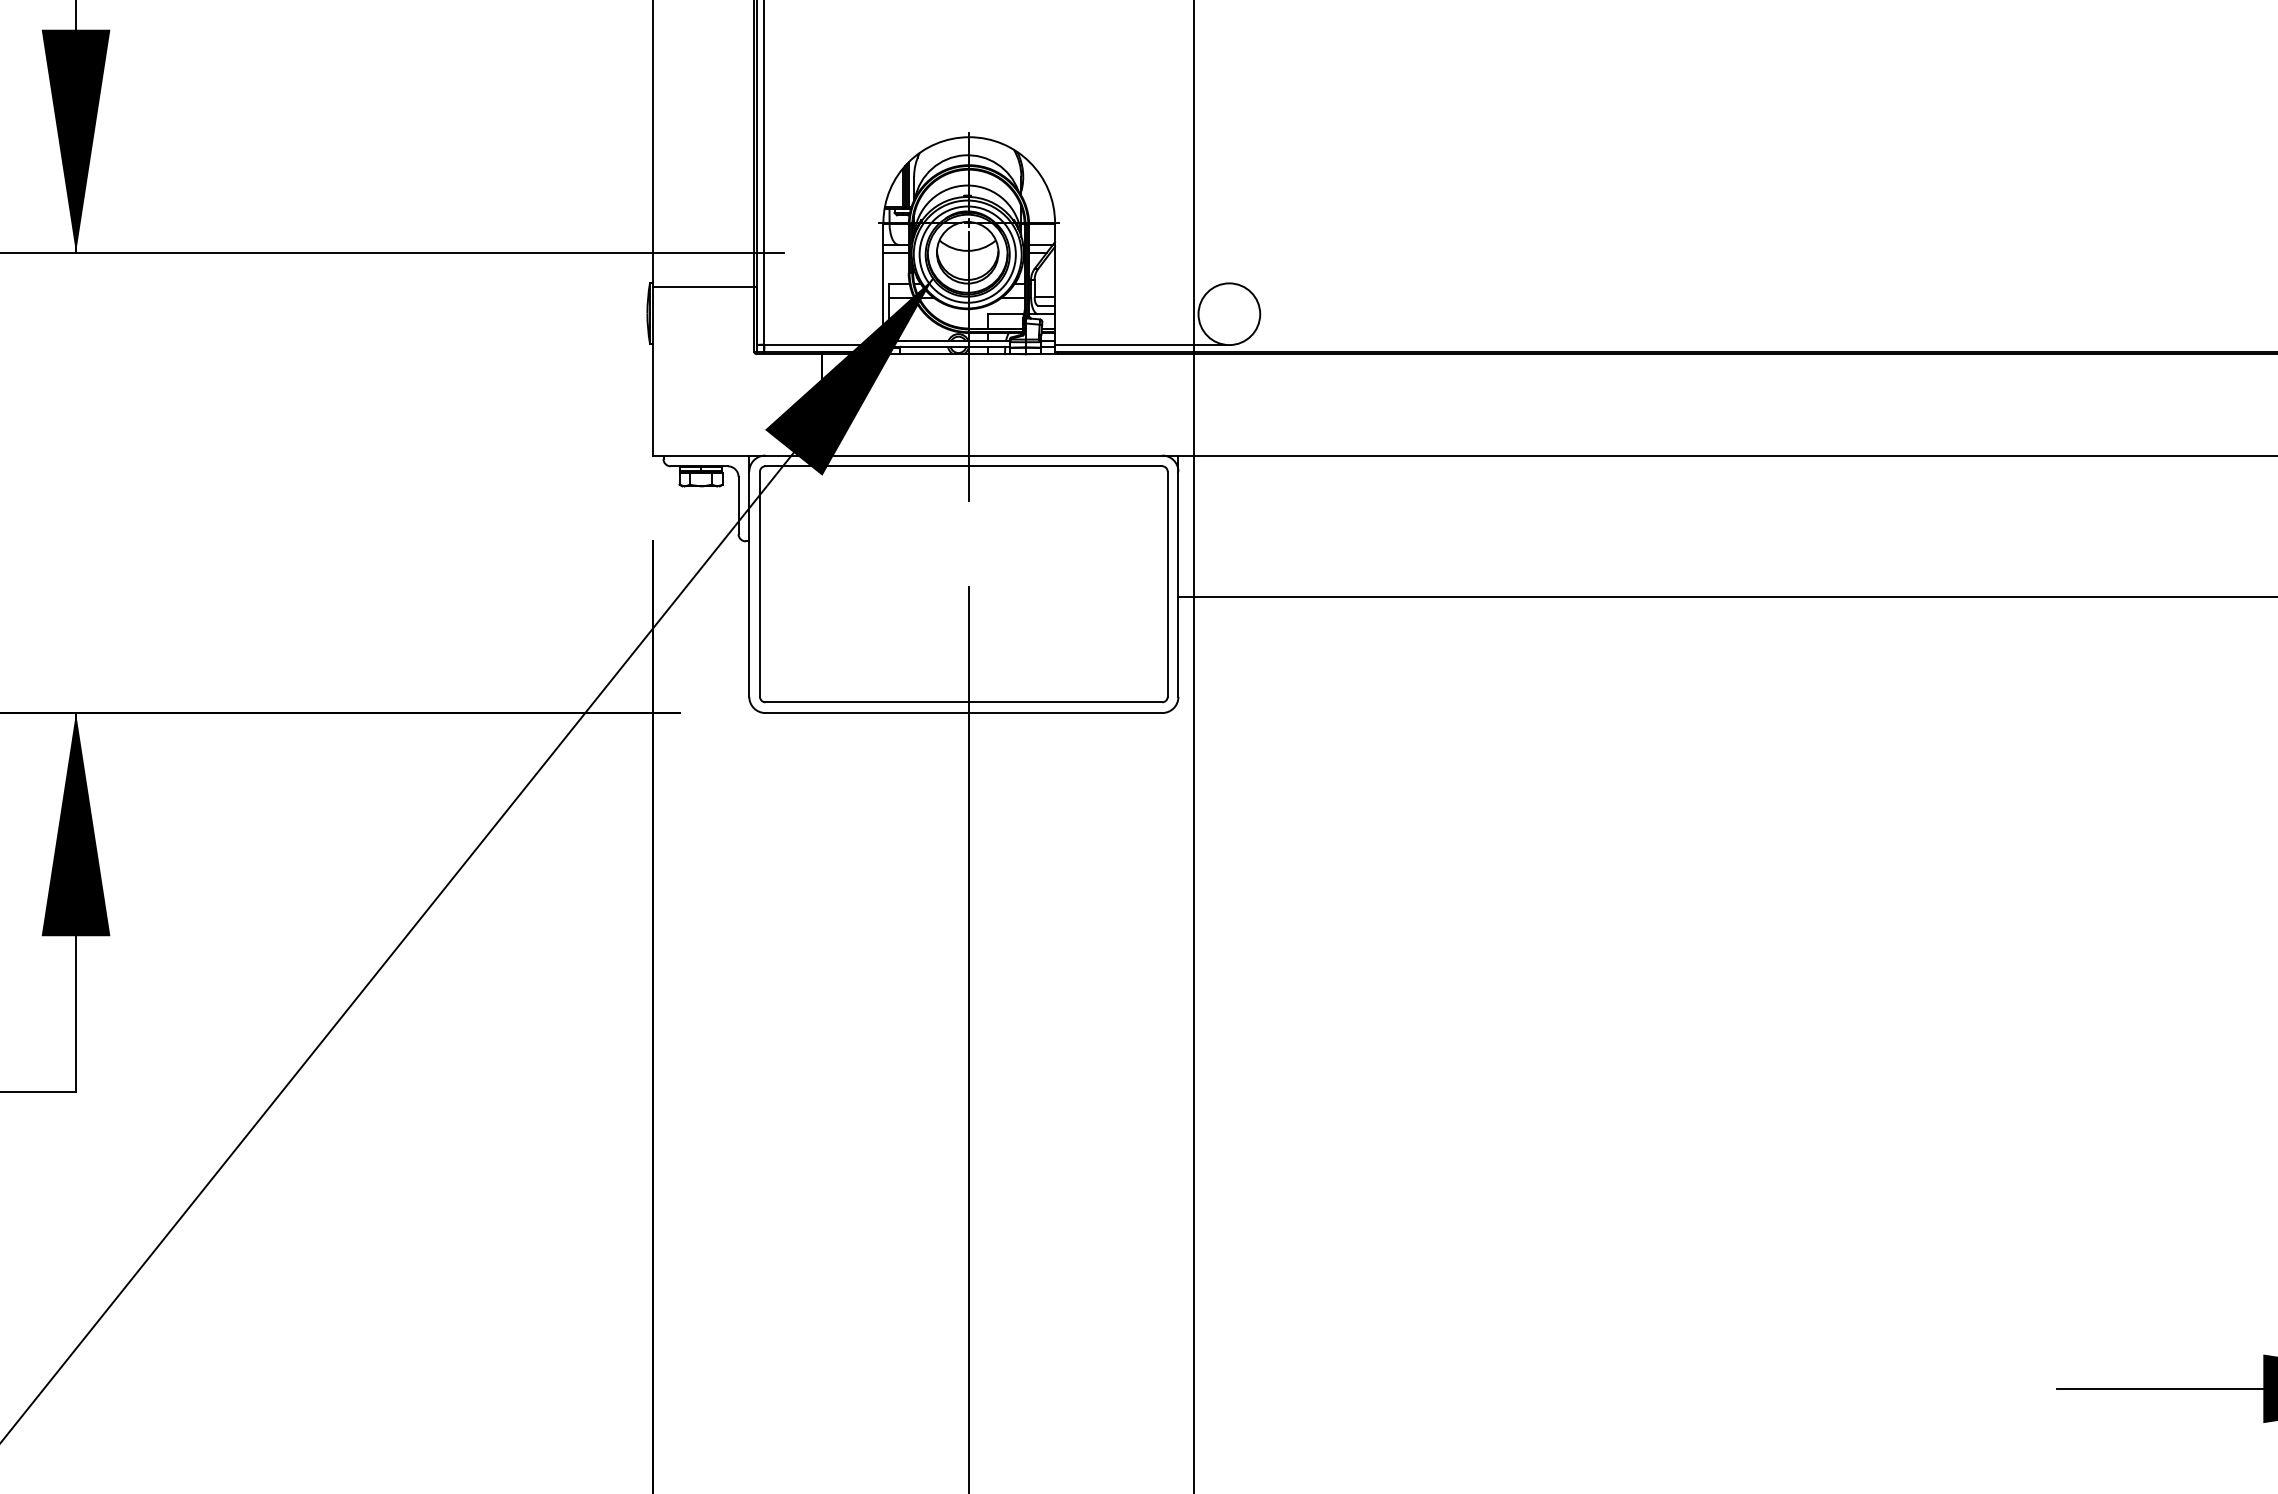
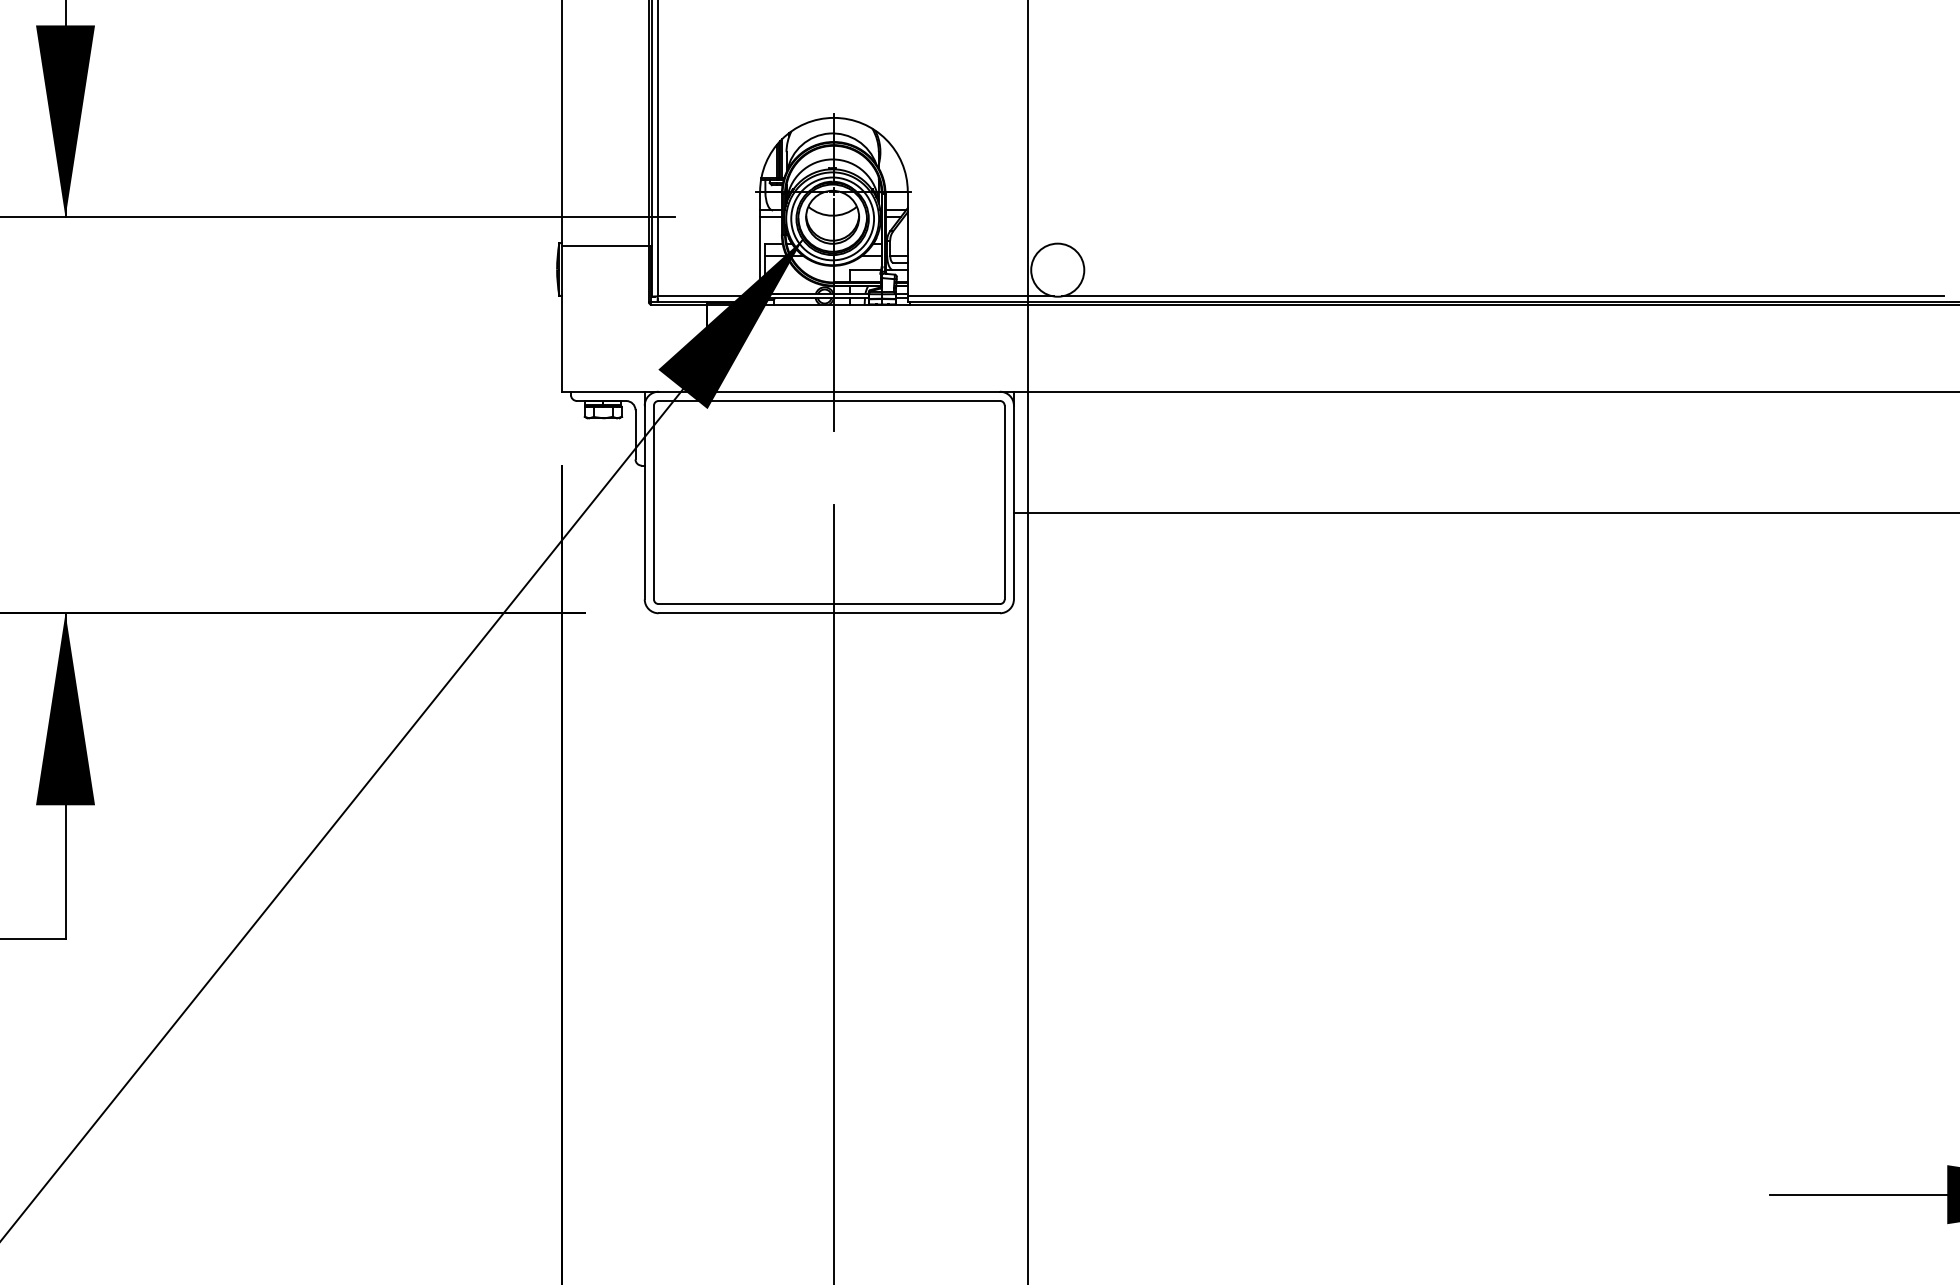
line: (1746, 344) -> (1502, 296), added

